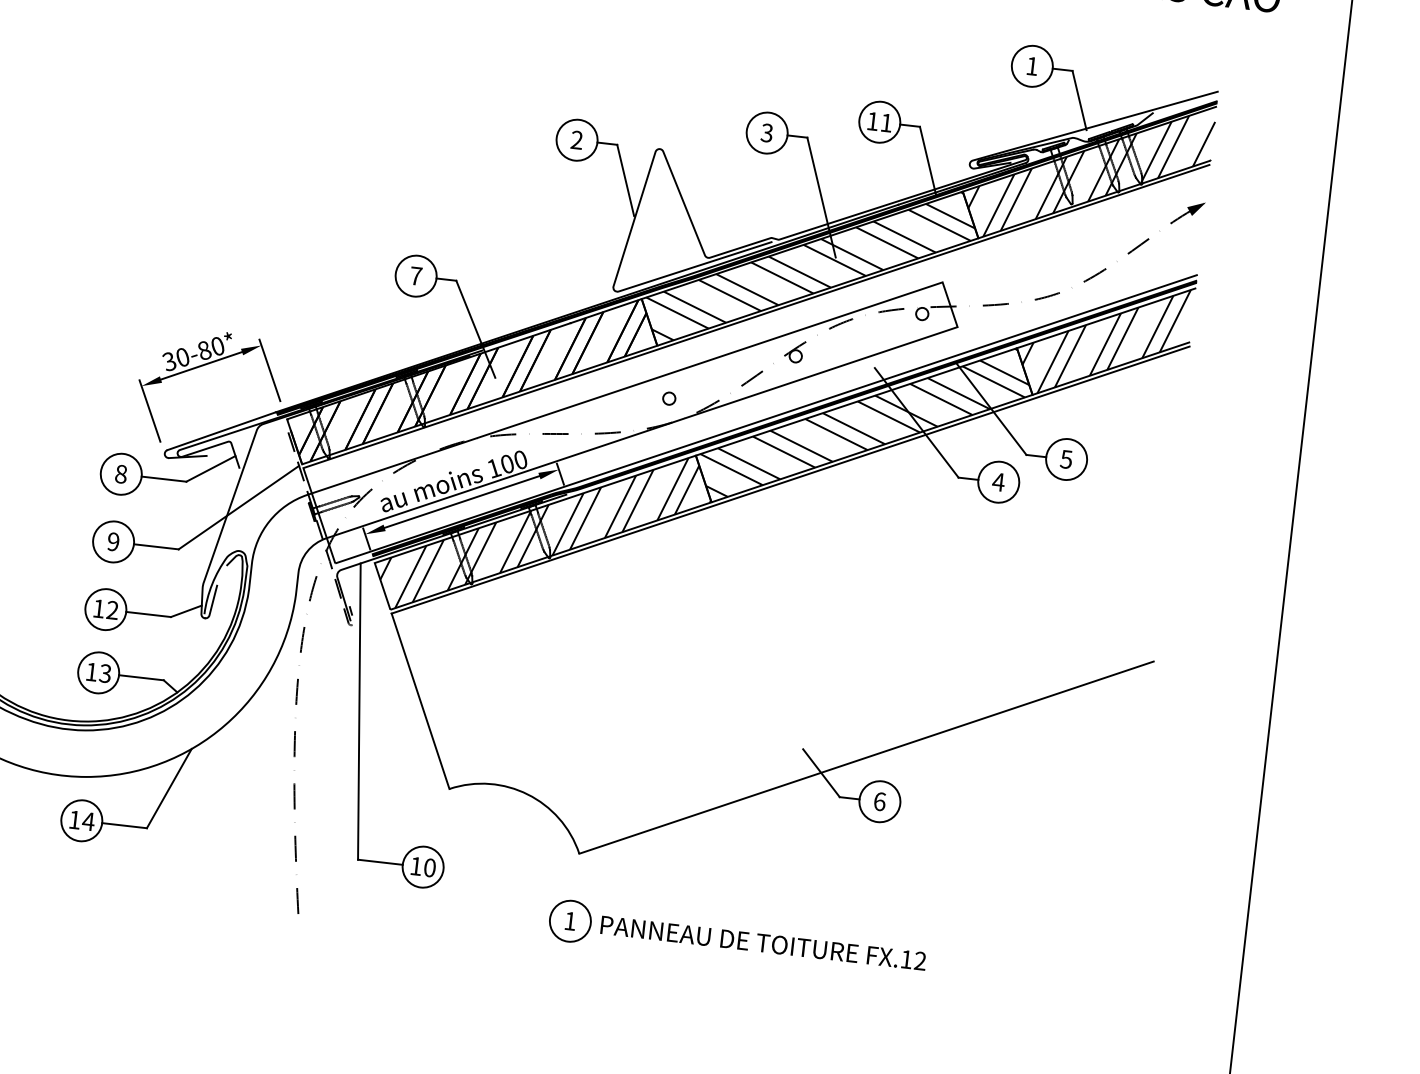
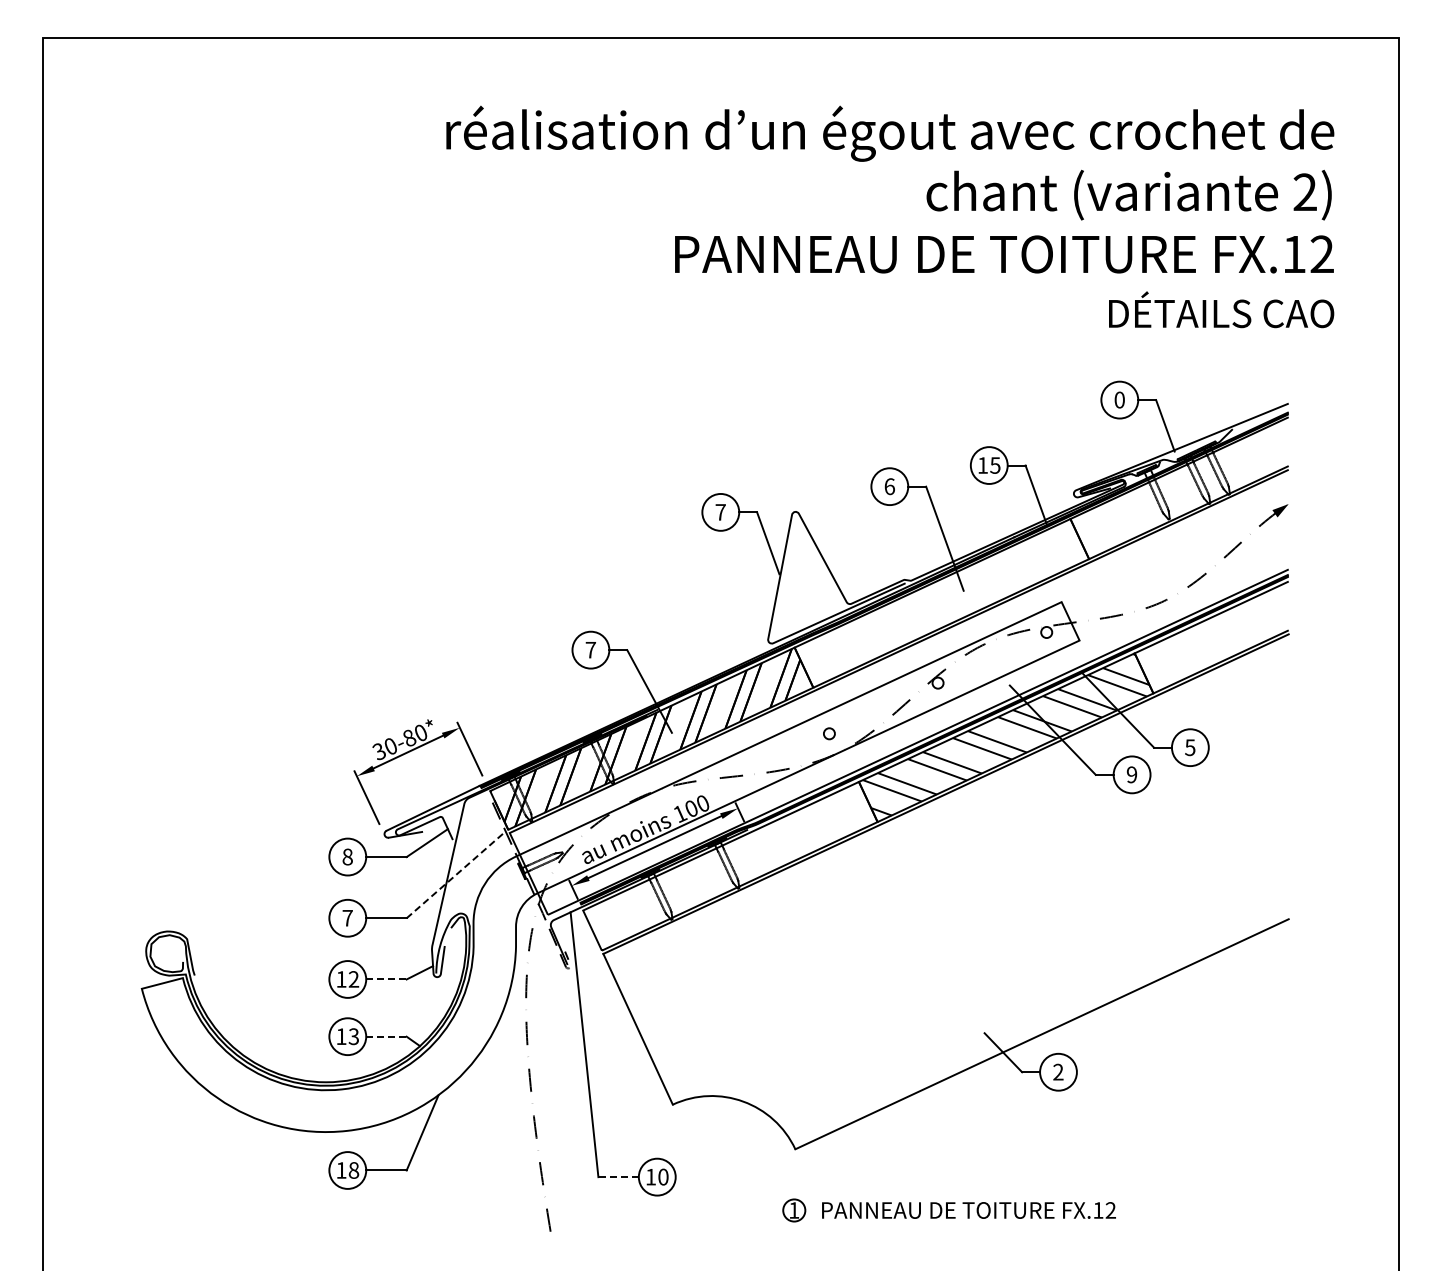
text: (1032, 65) -> (1119, 399), 1 -> 0
text: (886, 122) -> (995, 465), 11 -> 15
text: (766, 132) -> (889, 486), 3 -> 6
text: (576, 140) -> (720, 512), 2 -> 7
hatch: (1090, 176) -> (1182, 492), removed
hatch: (809, 265) -> (941, 600), removed
hatch: (1104, 340) -> (1212, 637), removed
text: (998, 481) -> (1131, 774), 4 -> 9
line: (239, 507) -> (456, 874), solid -> dashed
hatch: (545, 533) -> (732, 866), removed
text: (113, 541) -> (347, 917), 9 -> 7
line: (148, 614) -> (386, 979), solid -> dashed
line: (141, 677) -> (386, 1036), solid -> dashed
text: (880, 800) -> (1058, 1071), 6 -> 2
text: (88, 821) -> (353, 1170), 14 -> 18
line: (380, 862) -> (618, 1177), solid -> dashed
circle: (569, 921) -> (793, 1210), size x0.6

